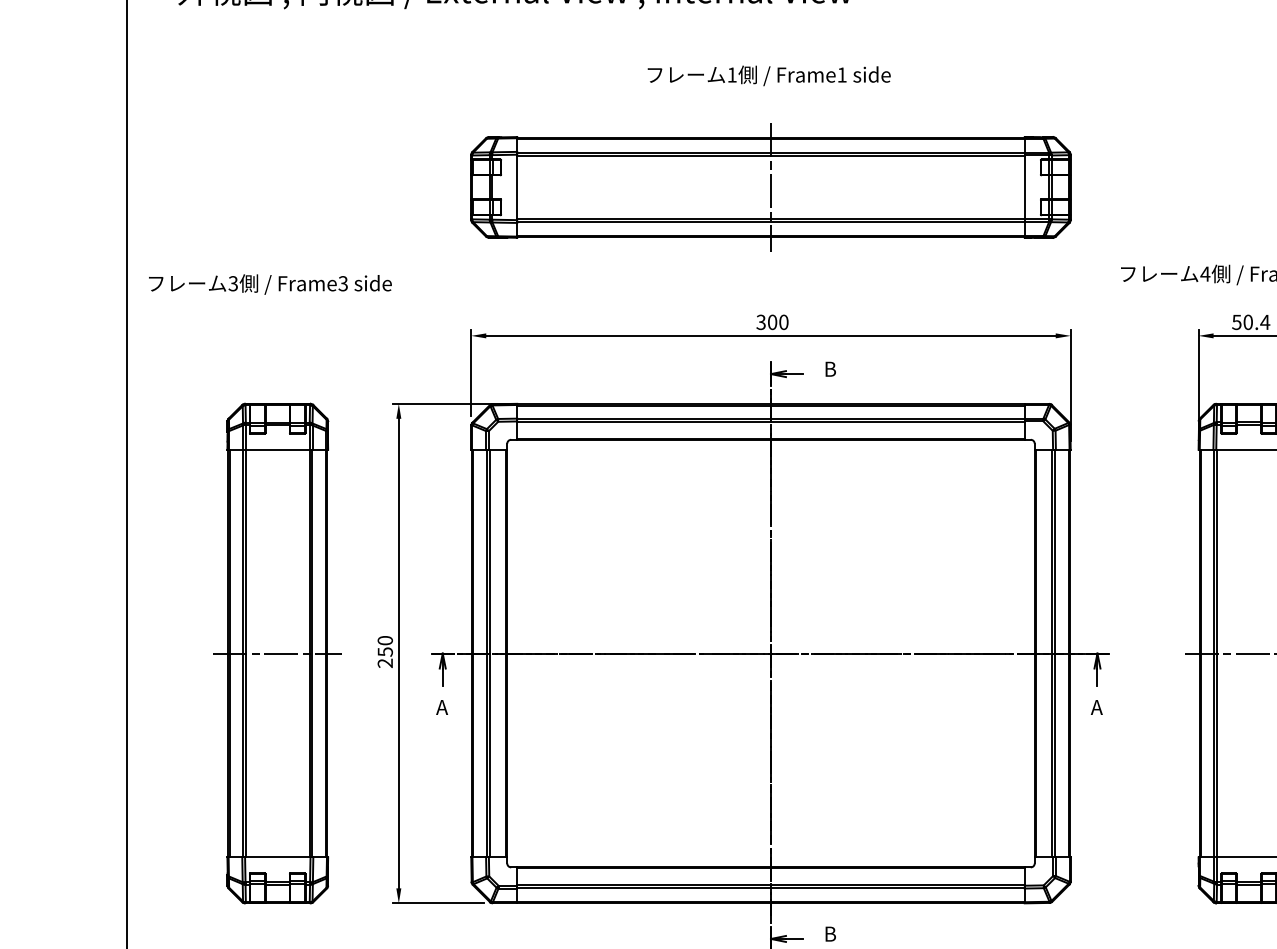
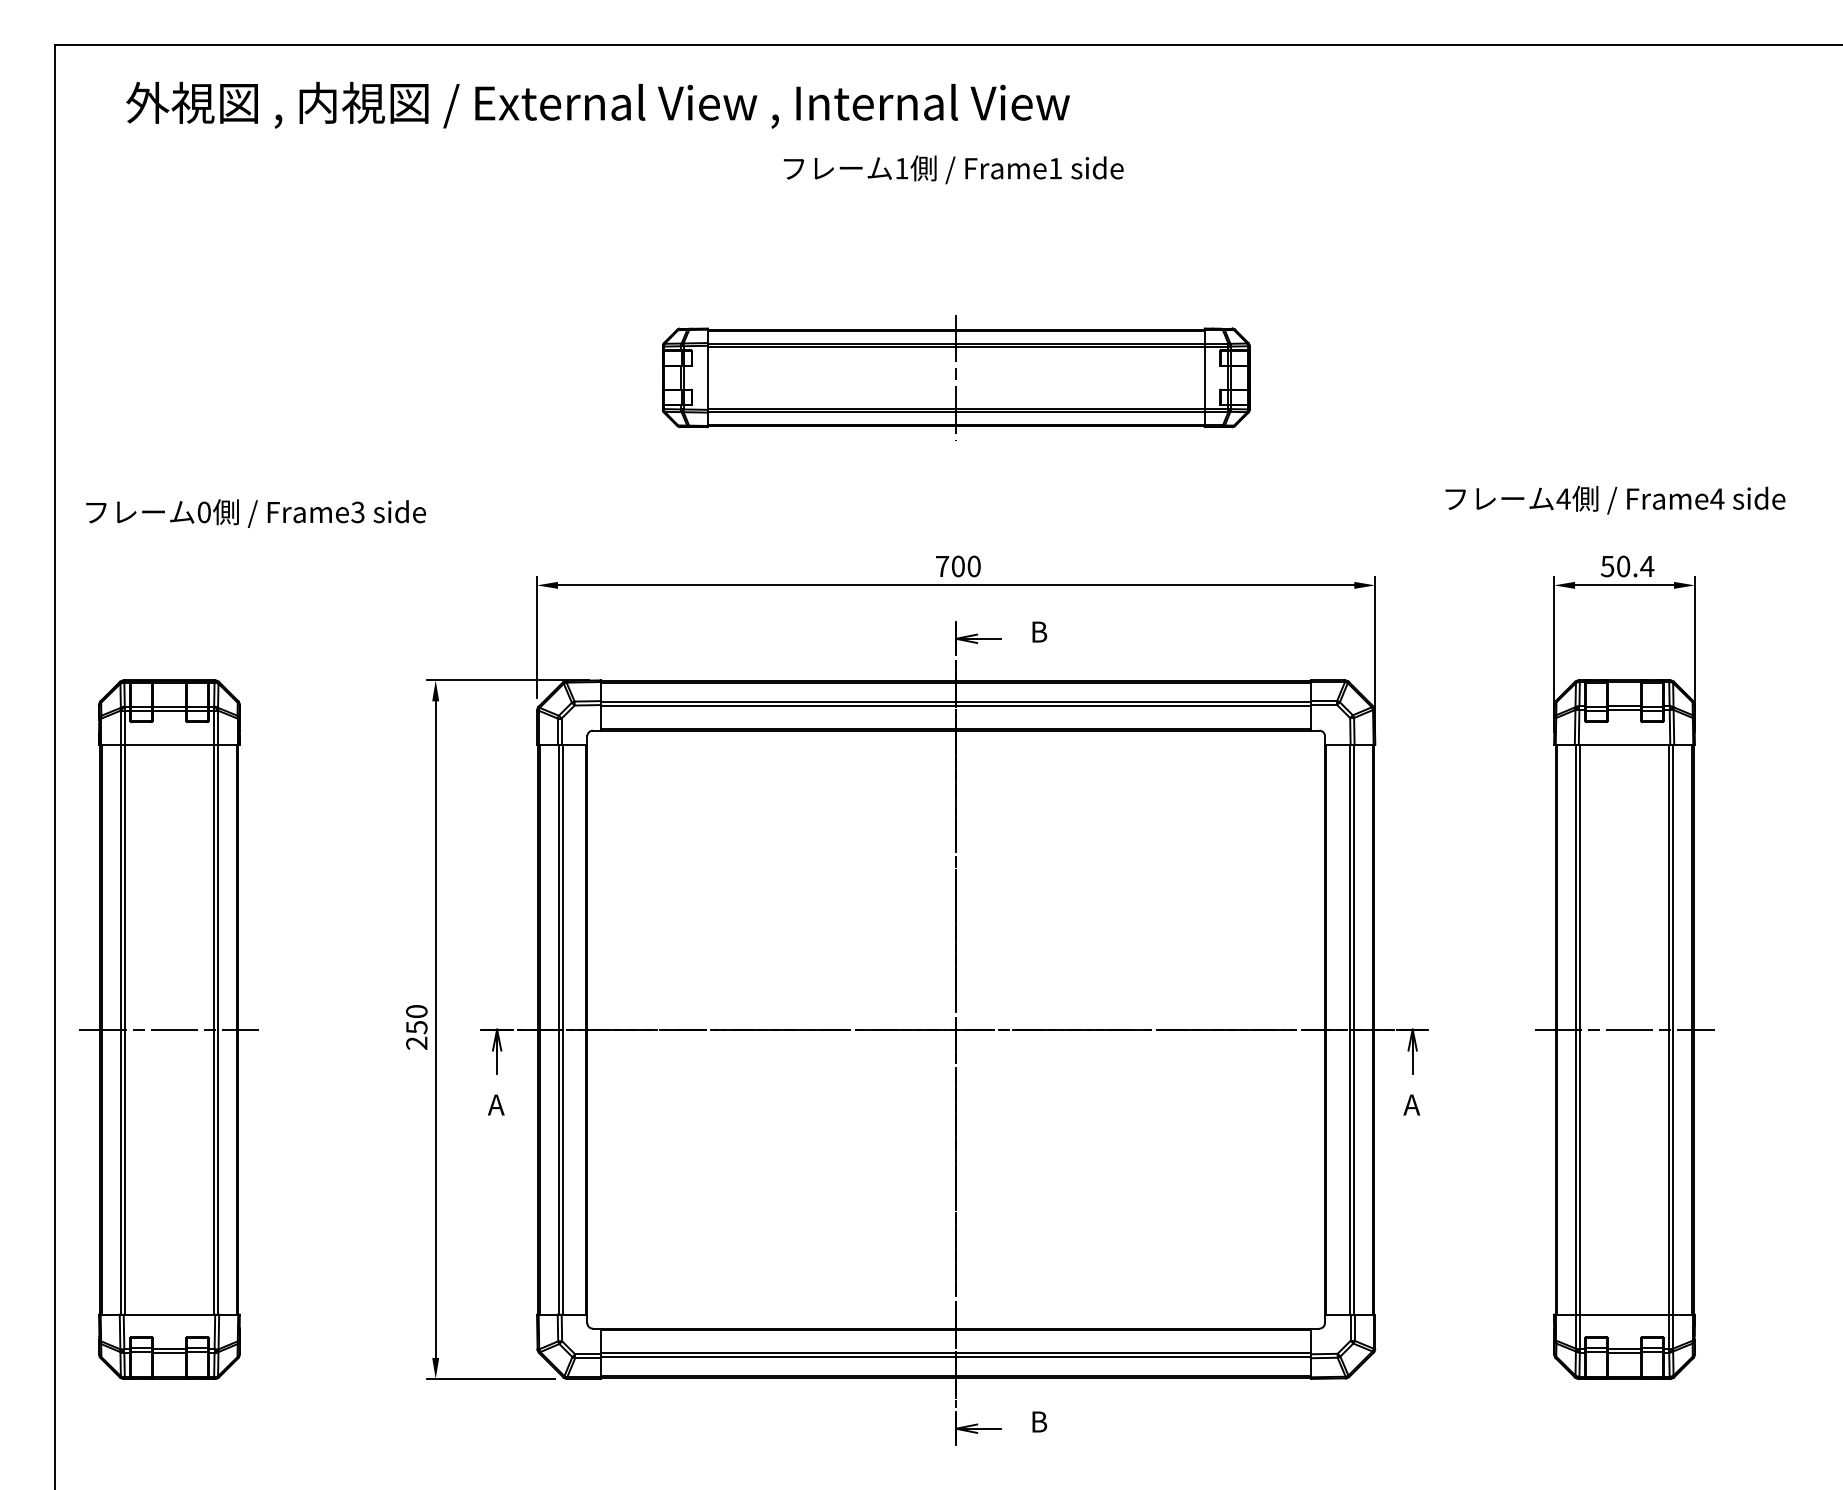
text: (769, 75) -> (953, 169), moved
part: (771, 187) -> (956, 377), size x0.7
text: (232, 283) -> (203, 512), 3 -> 0
text: (761, 322) -> (942, 566), 300 -> 700
part: (277, 653) -> (168, 1029), moved

